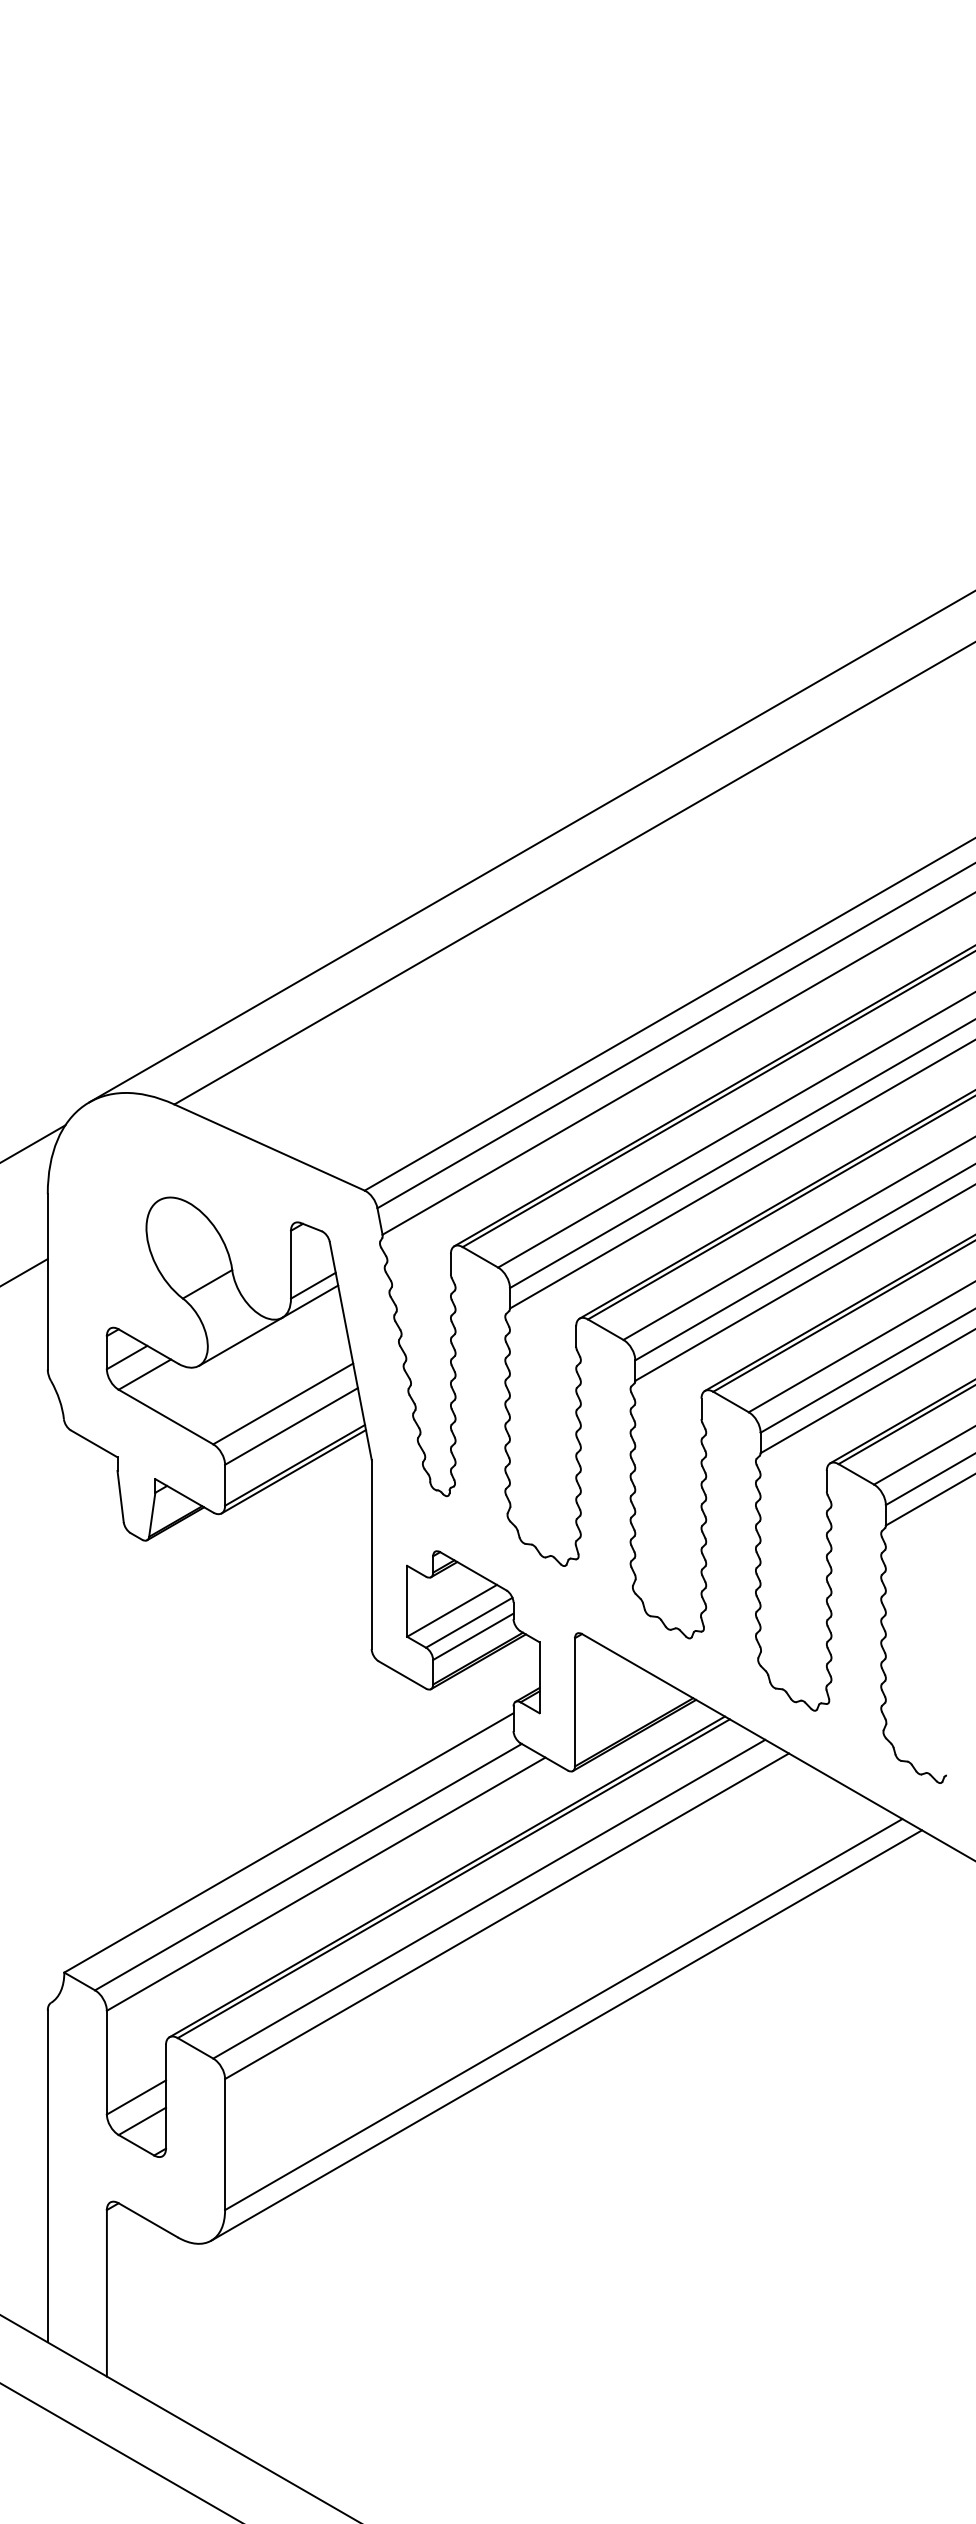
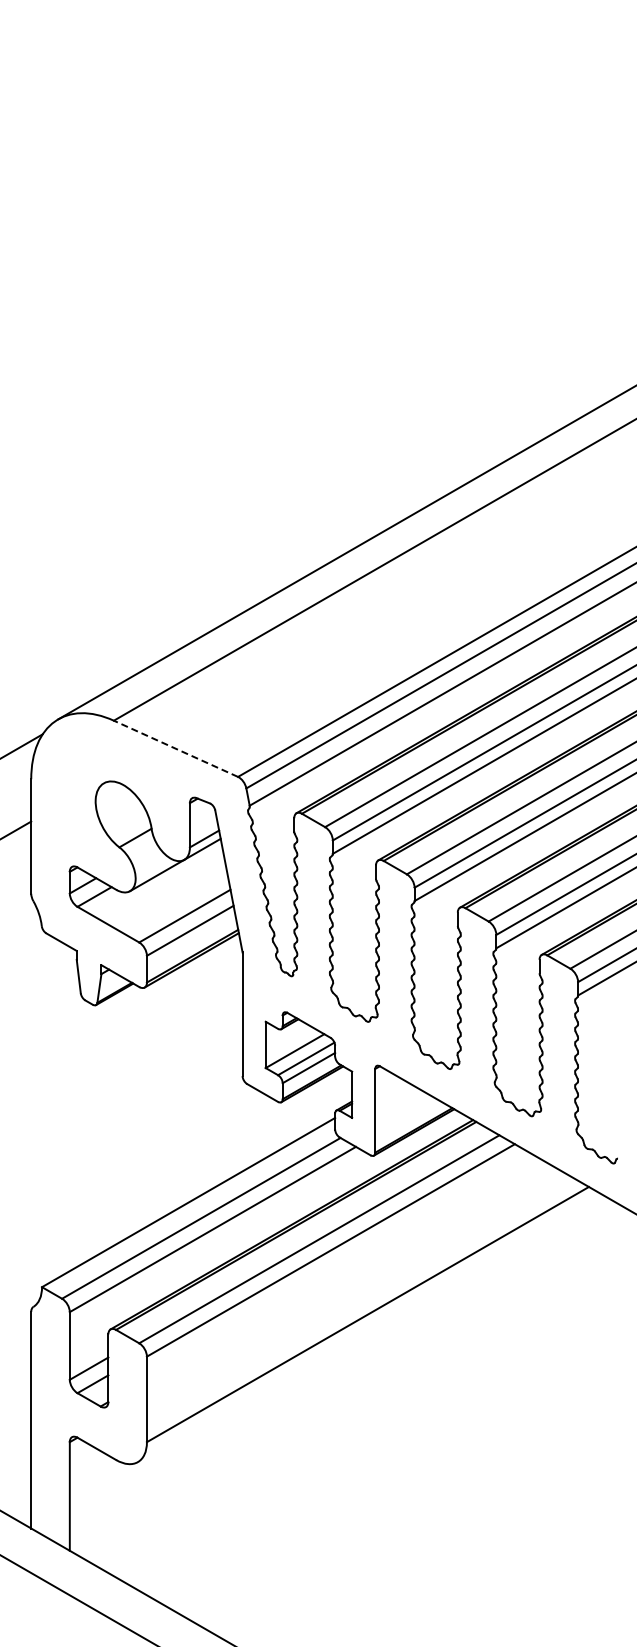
line: (268, 1147) -> (175, 748), solid -> dashed
line: (566, 2035) -> (369, 1328), removed

